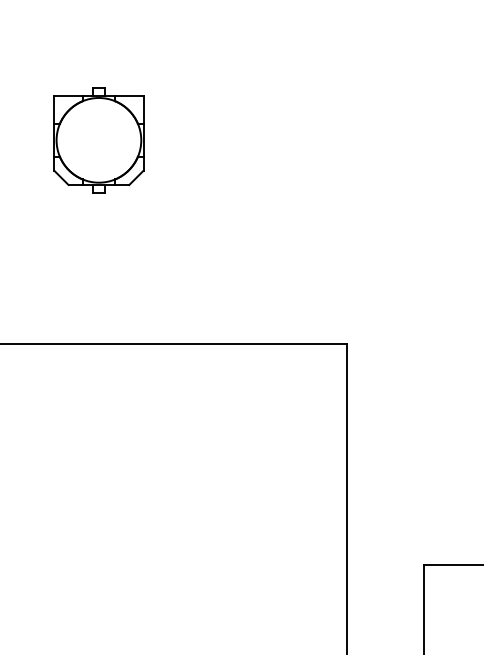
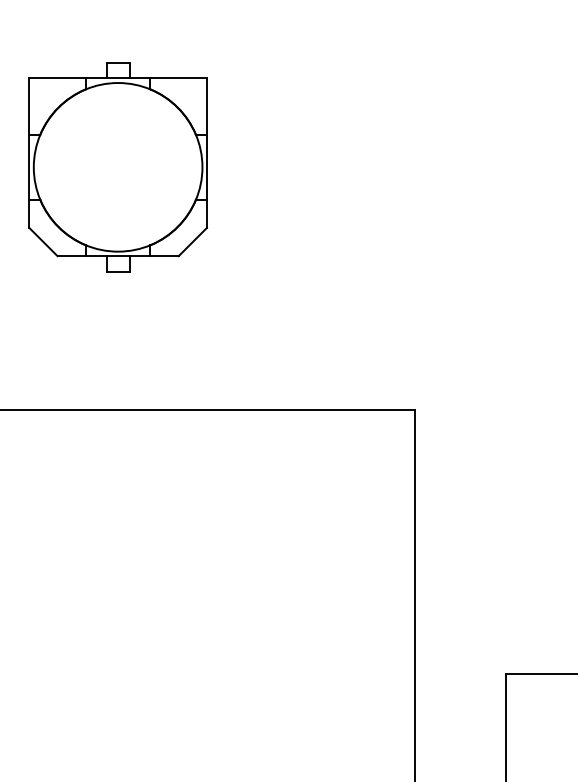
part: (98, 140) -> (117, 167), size x1.67

